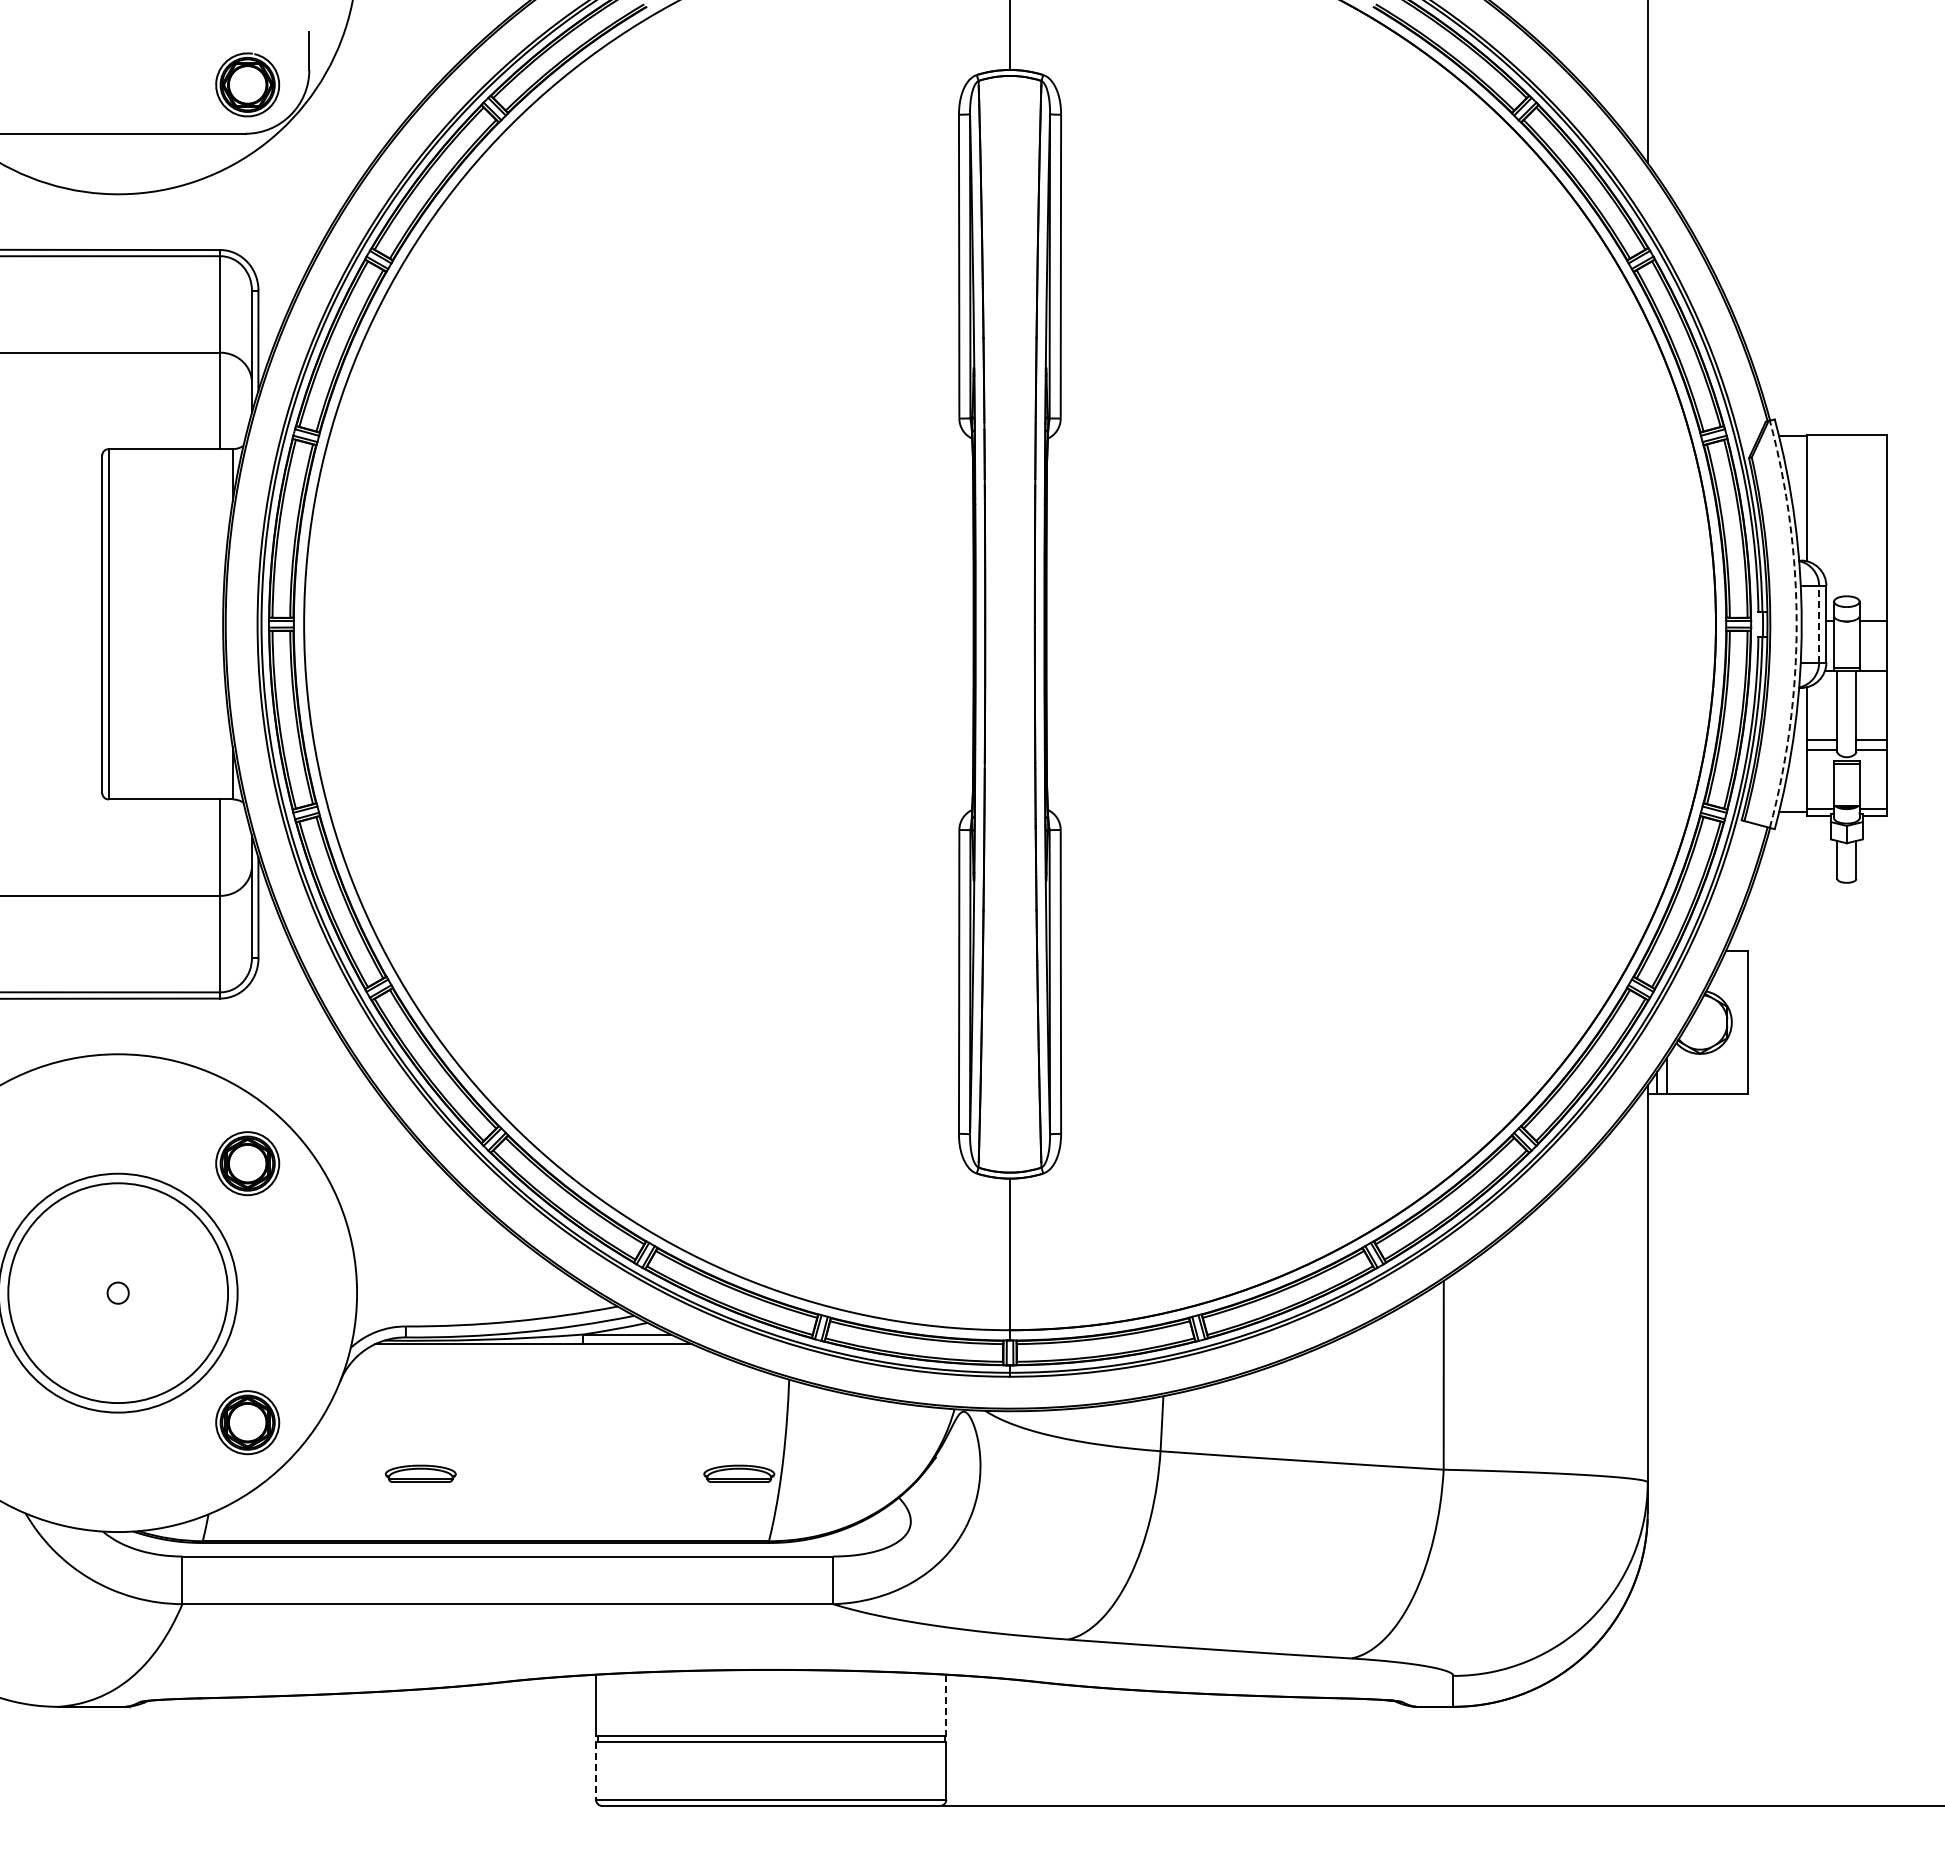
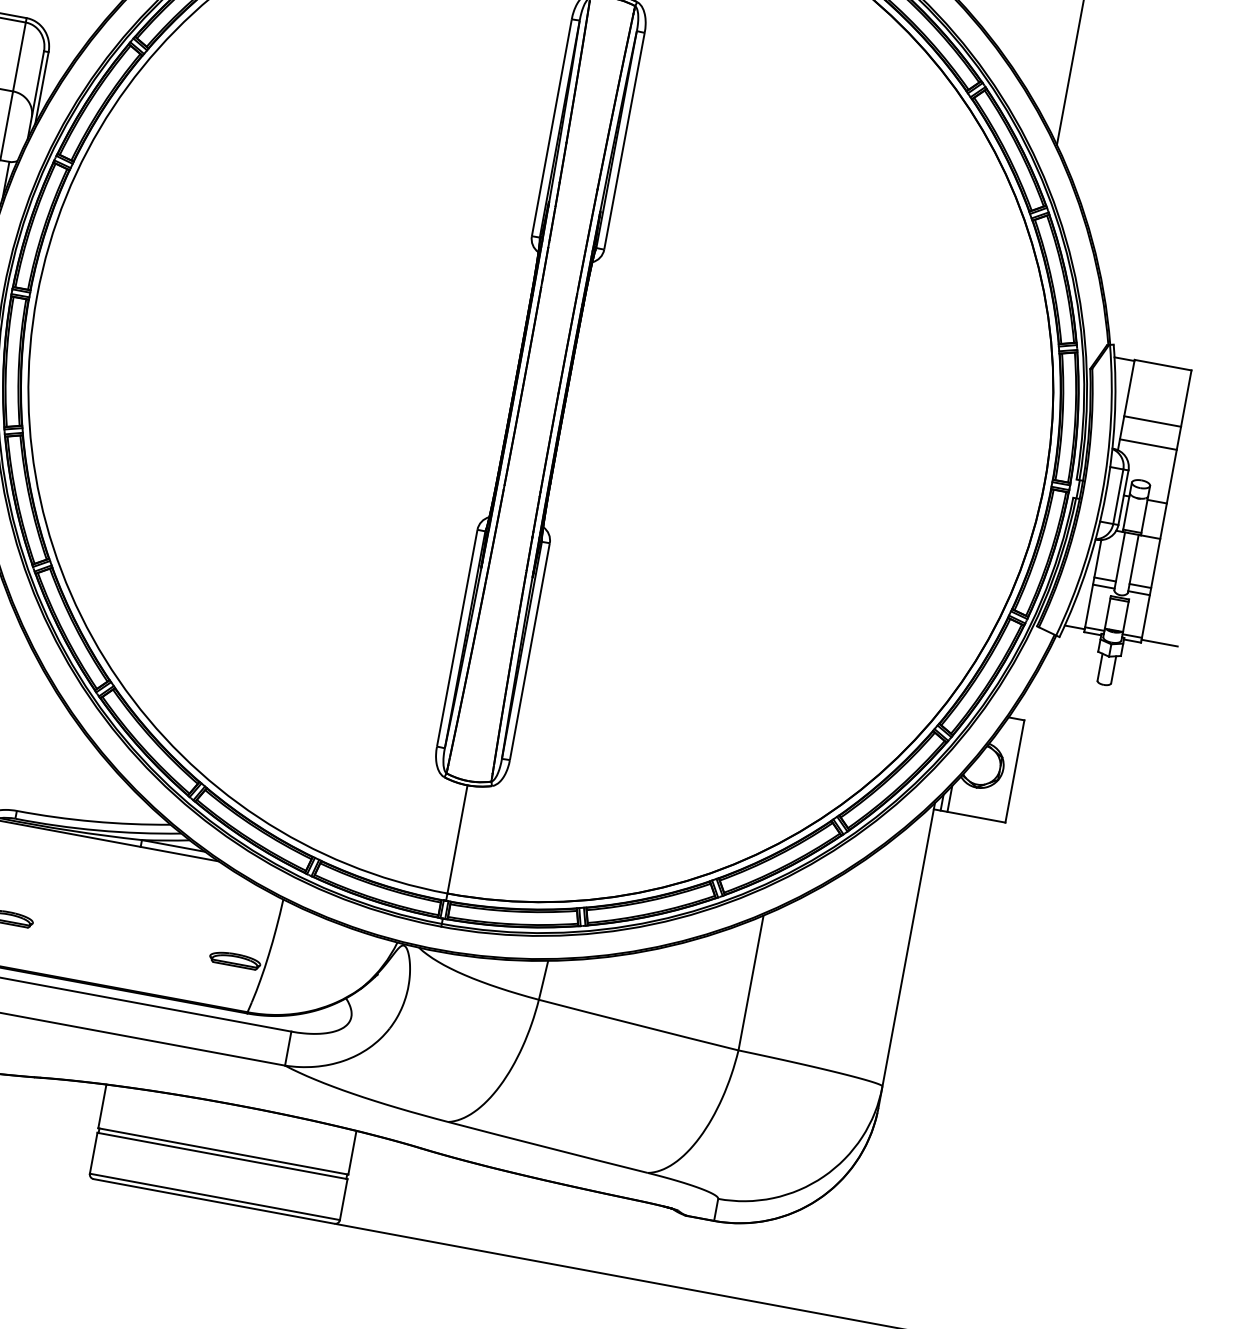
line: (1846, 513) -> (1152, 421), added
line: (1846, 546) -> (1148, 444), added
line: (1819, 623) -> (1118, 496), dashed -> solid
arc: (1796, 624) -> (1102, 493), dashed -> solid
line: (1911, 812) -> (1159, 643), added
line: (946, 1705) -> (352, 1152), dashed -> solid
line: (595, 1770) -> (93, 1152), dashed -> solid

